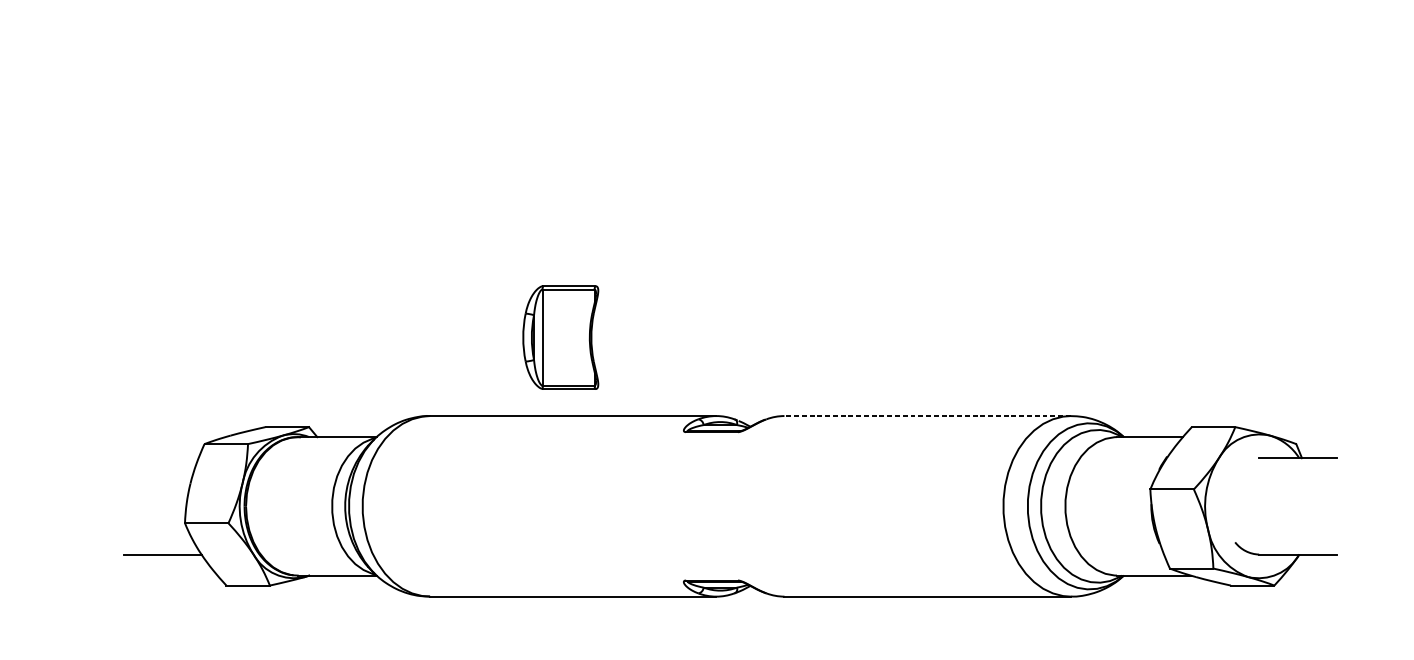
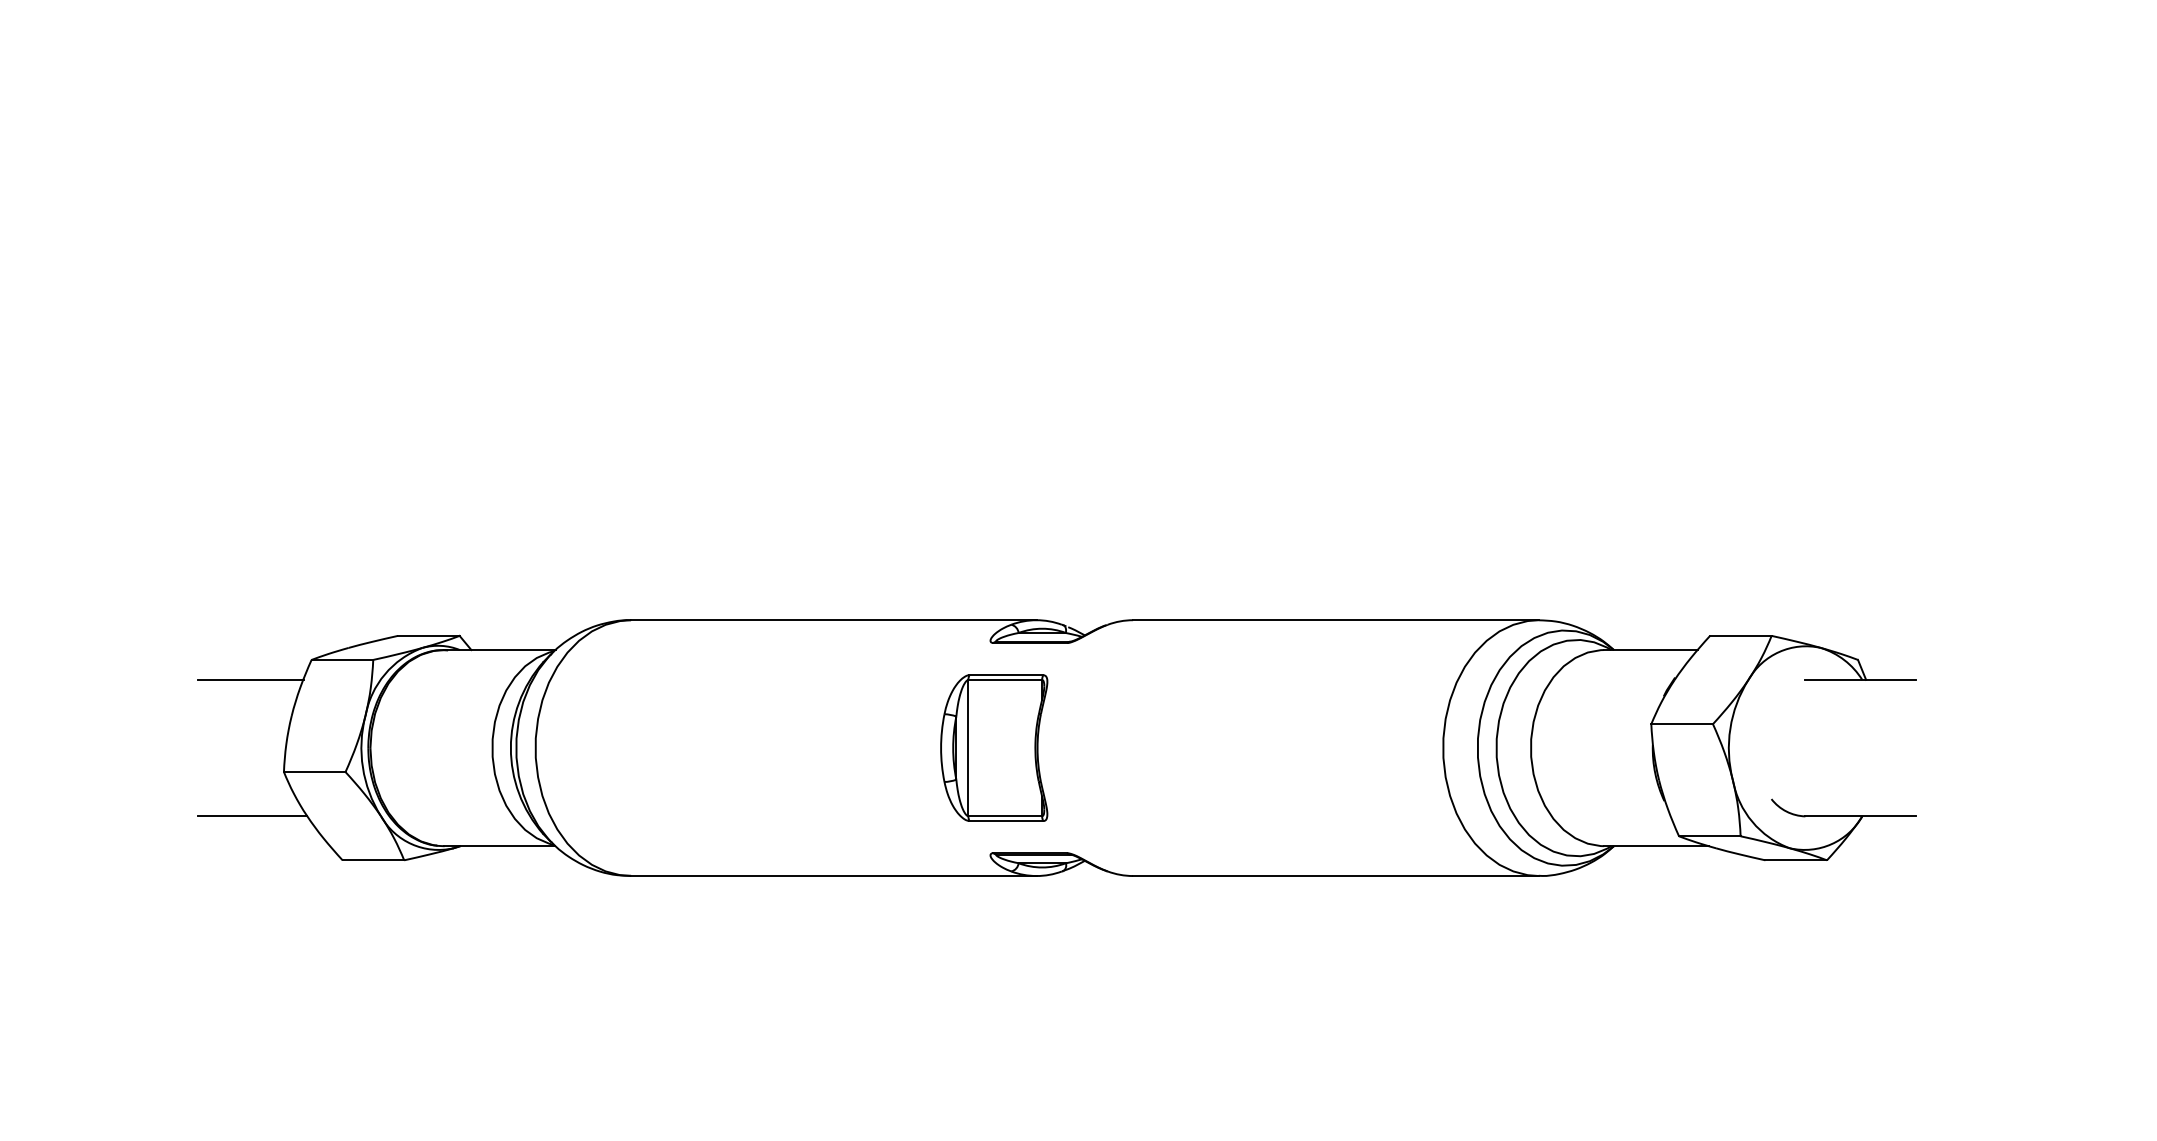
part: (560, 337) -> (994, 747), moved
line: (927, 416) -> (1335, 620), dashed -> solid
line: (161, 457) -> (250, 679), added

